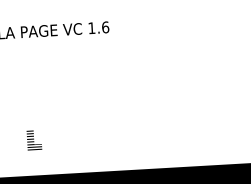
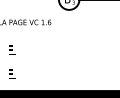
part: (30, 88) -> (12, 49), added

